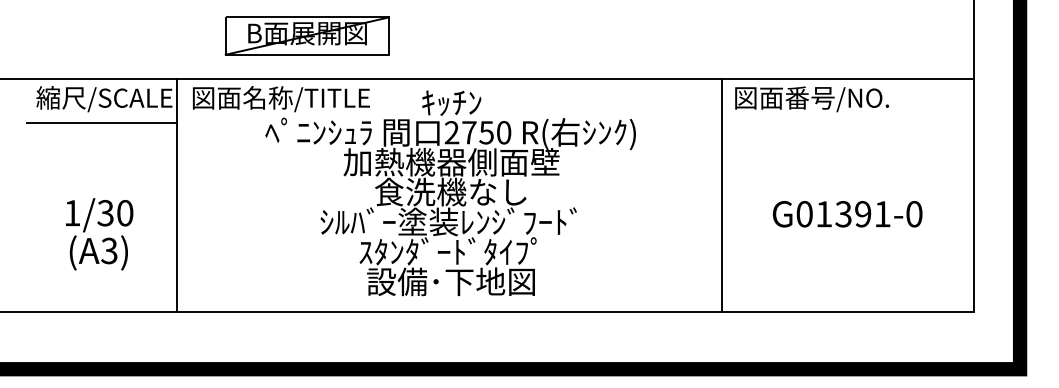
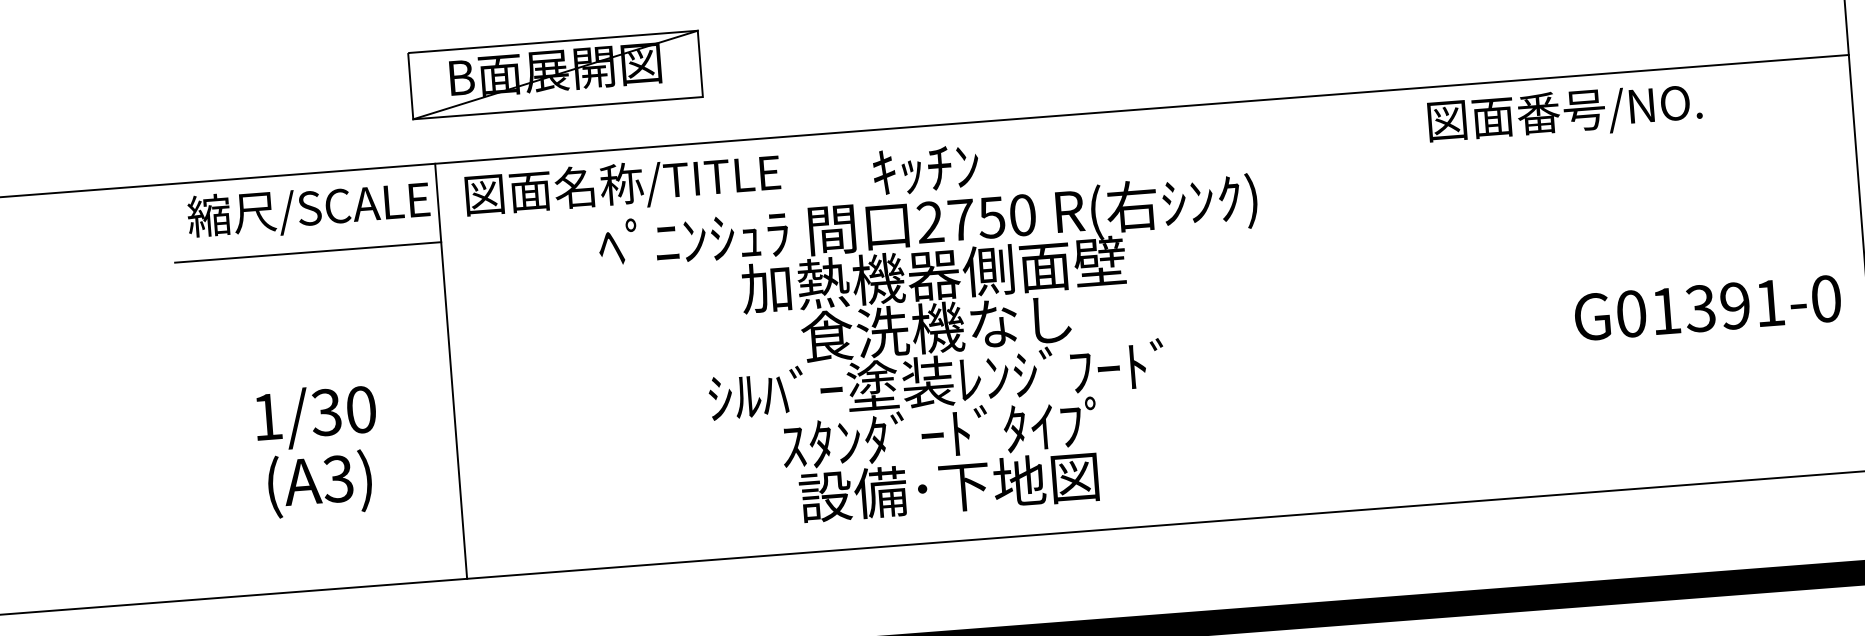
part: (306, 35) -> (553, 74), moved
line: (721, 195) -> (1417, 296), removed
text: (847, 214) -> (1707, 308), moved

